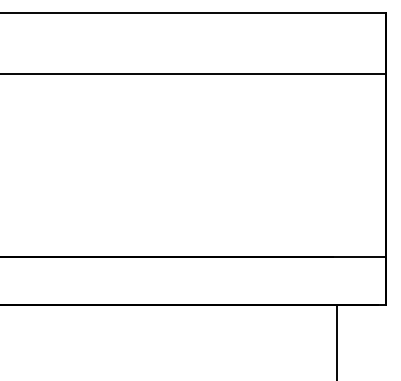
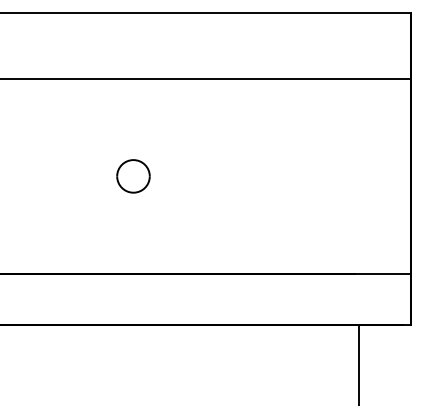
part: (125, 165) -> (133, 176), added

